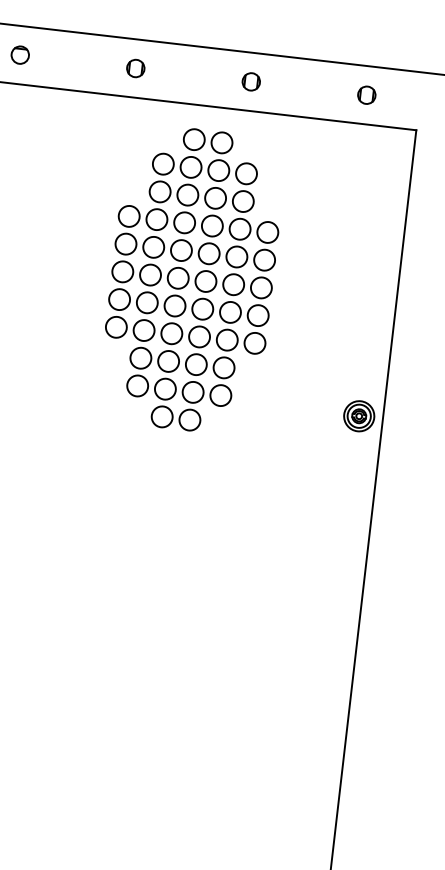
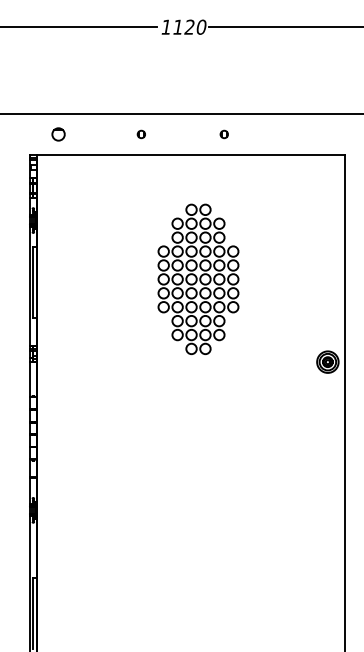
circle: (135, 68) -> (141, 134), size x0.6
circle: (251, 81) -> (224, 134), size x0.6
part: (366, 95) -> (306, 134), removed
part: (192, 280) -> (198, 279), size x0.7

